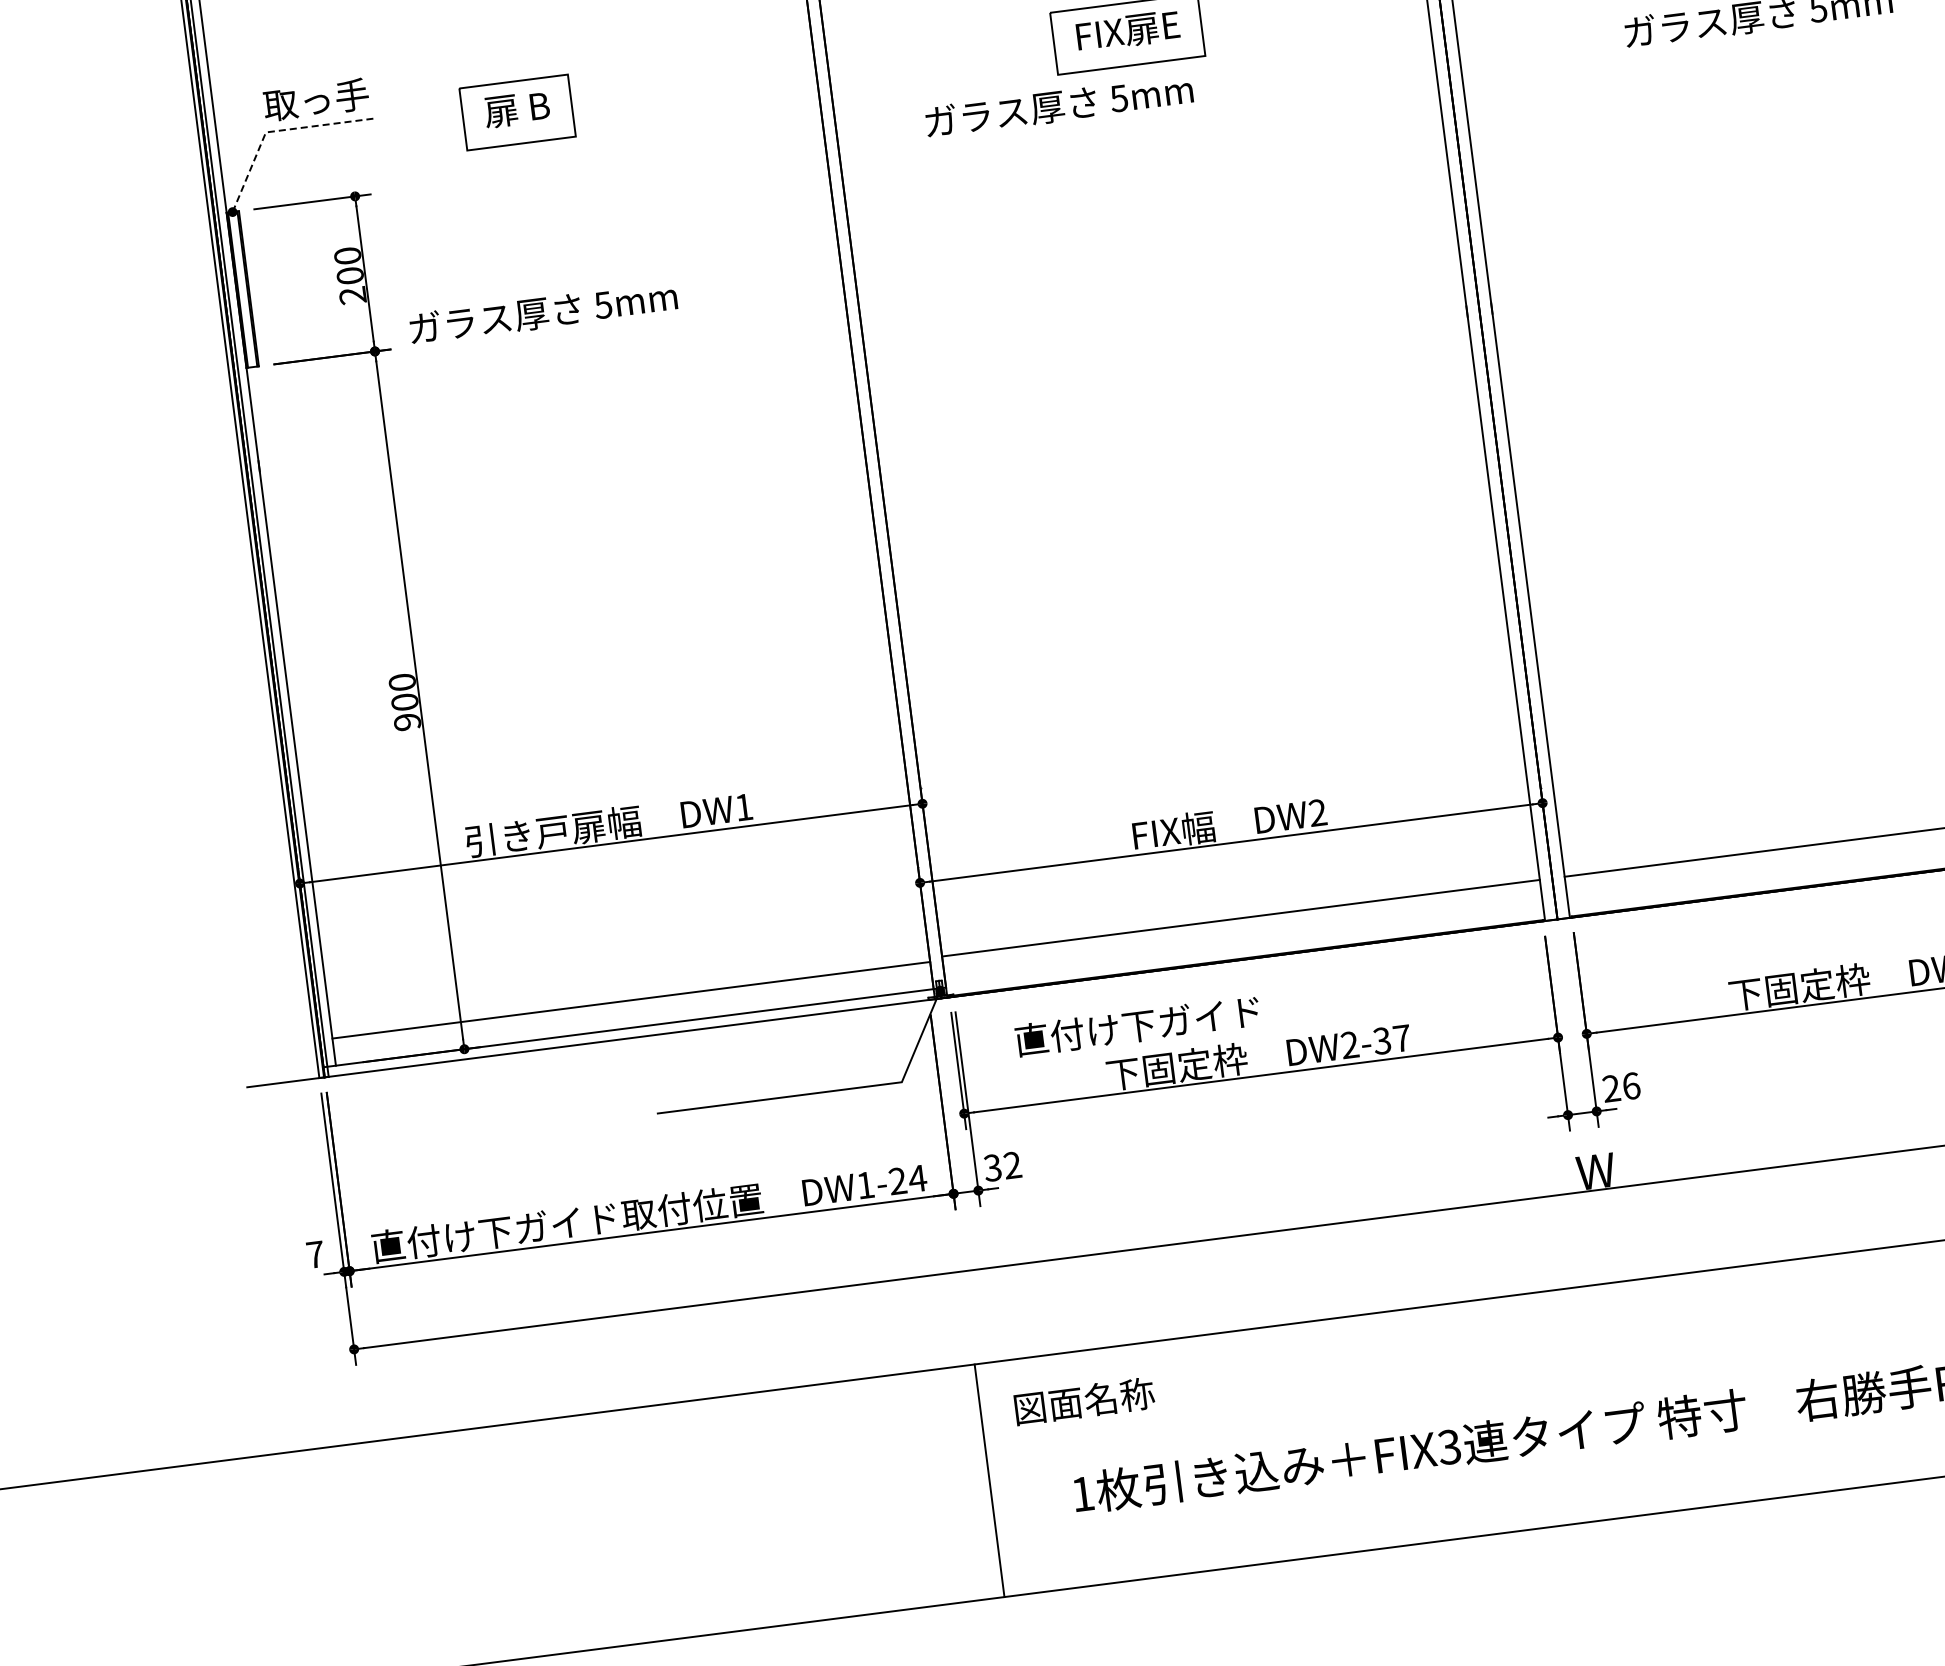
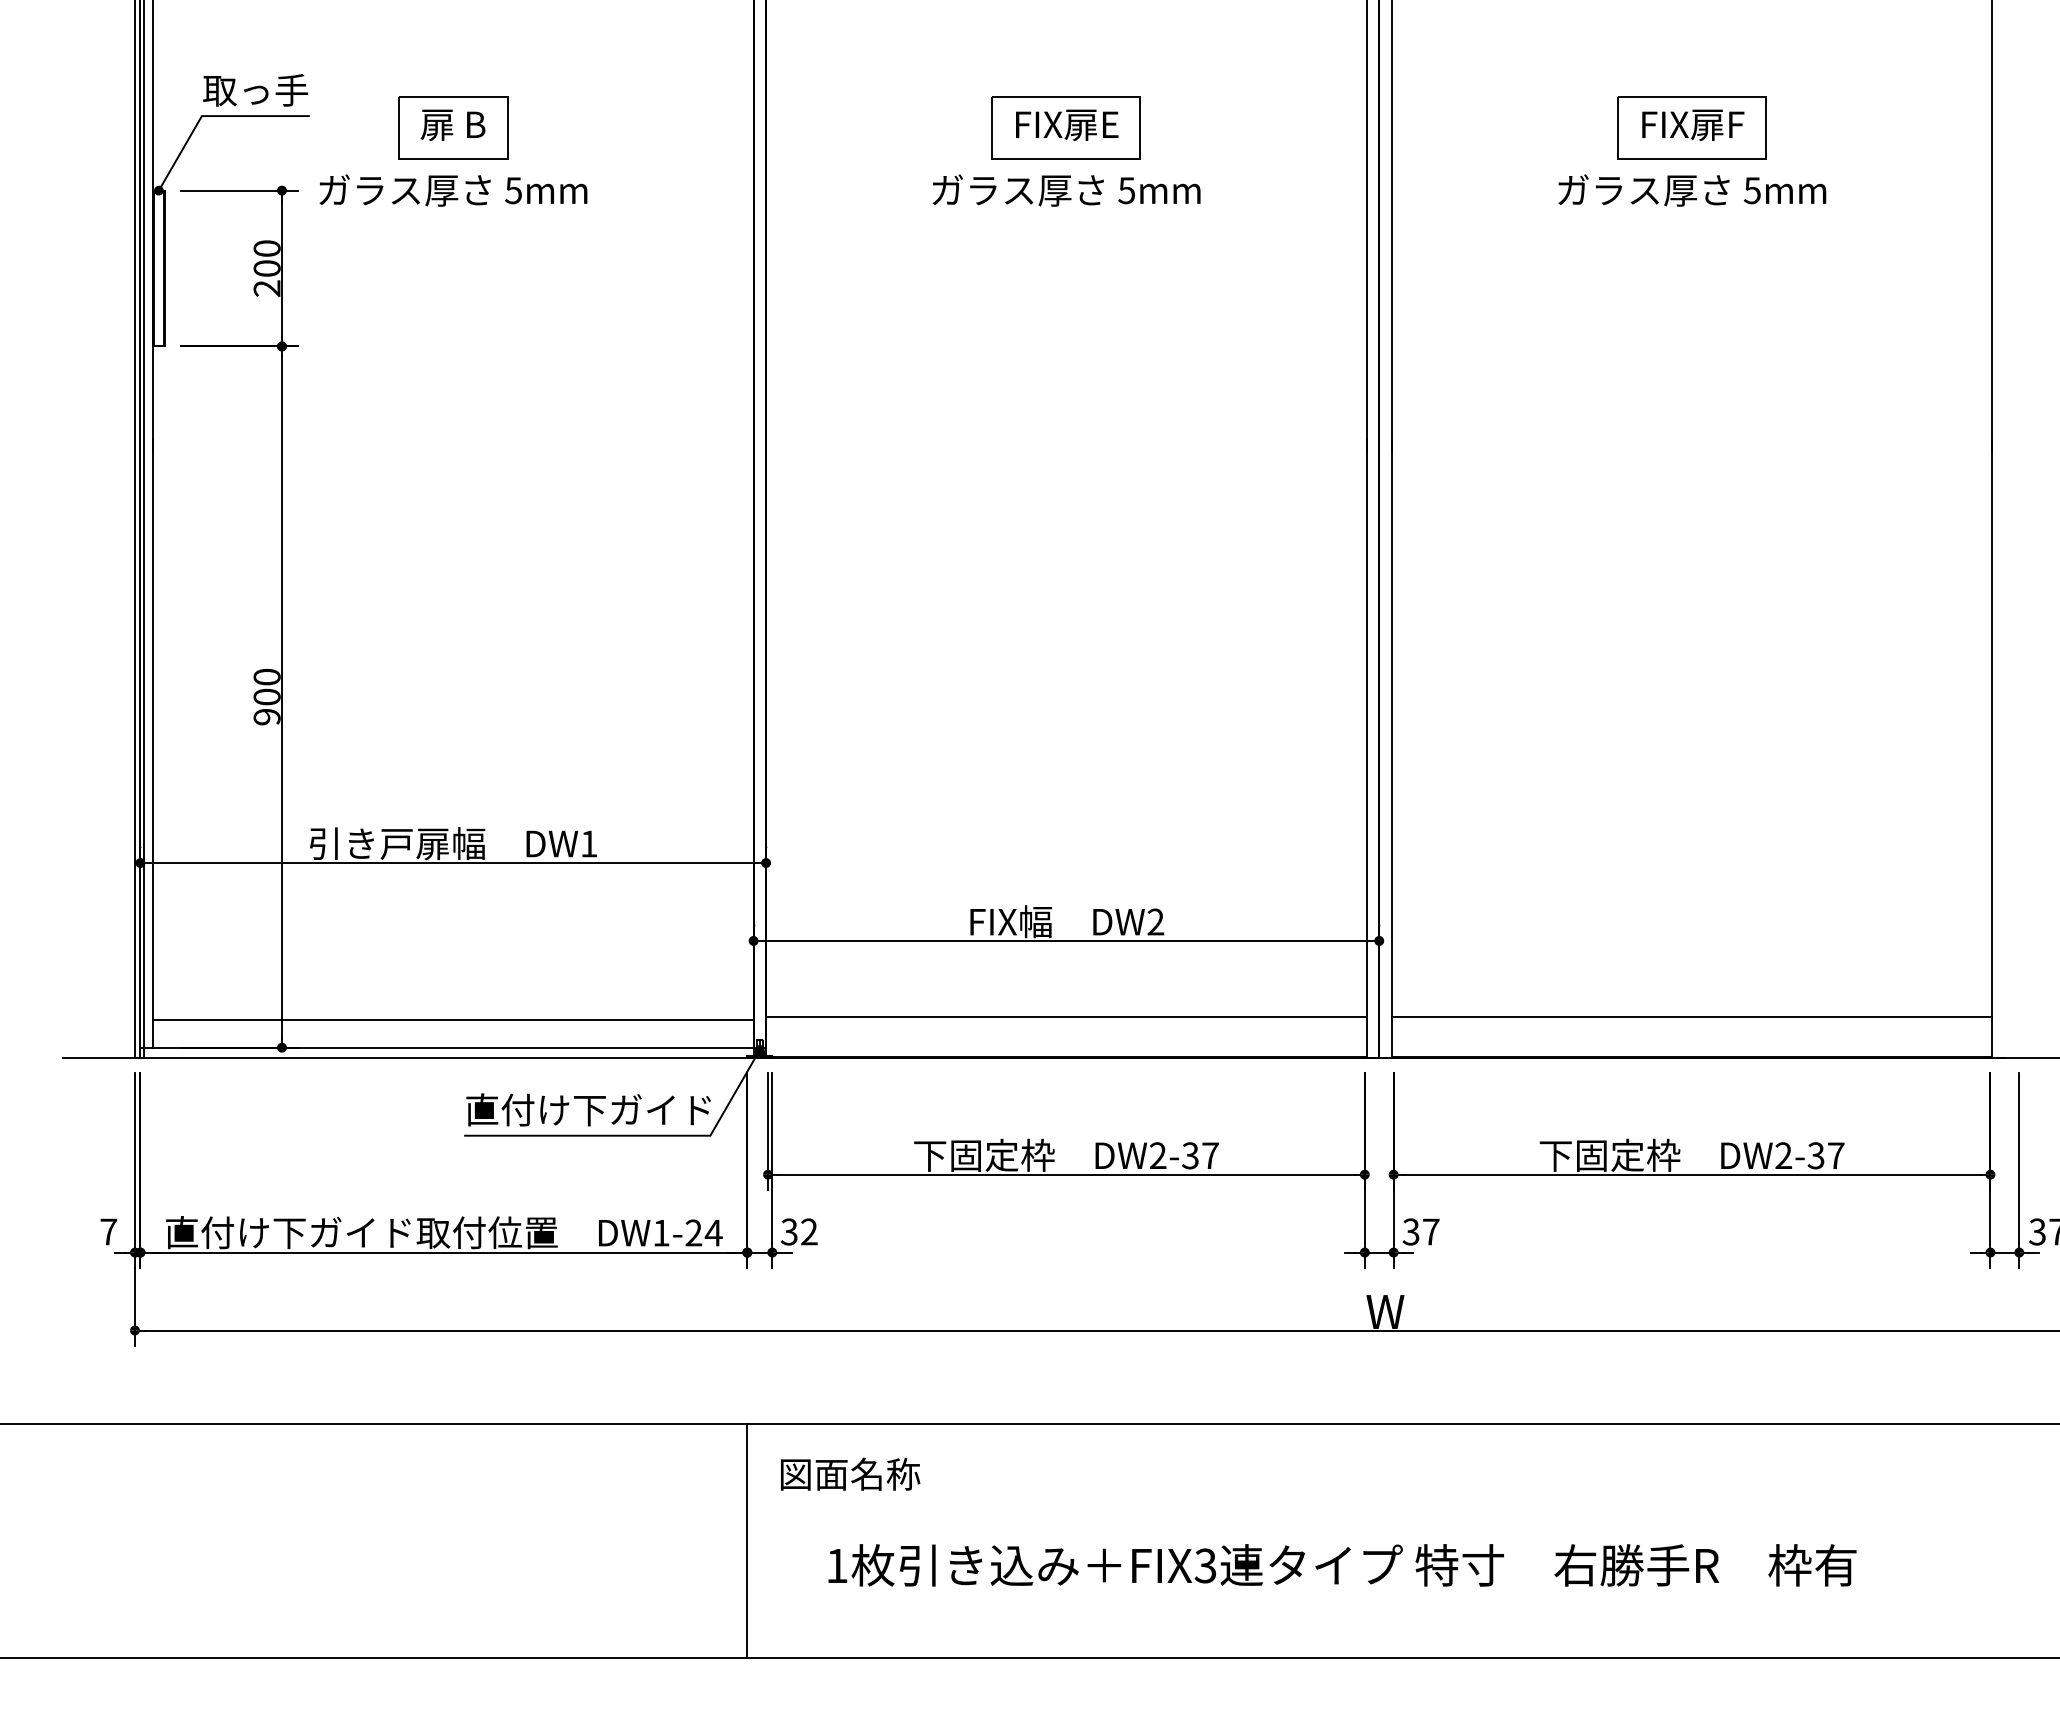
text: (1059, 106) -> (1066, 190), moved
line: (275, 131) -> (211, 116), dashed -> solid
text: (543, 312) -> (453, 190), moved
text: (1137, 1025) -> (588, 1109), moved
text: (1620, 1087) -> (1420, 1231), 26 -> 37

